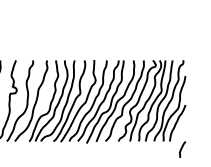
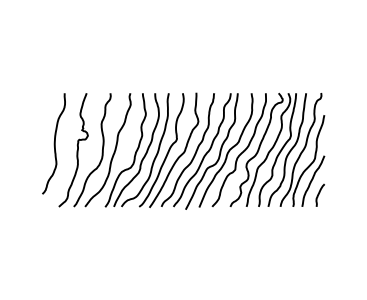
curve: (182, 149) -> (319, 194), moved

